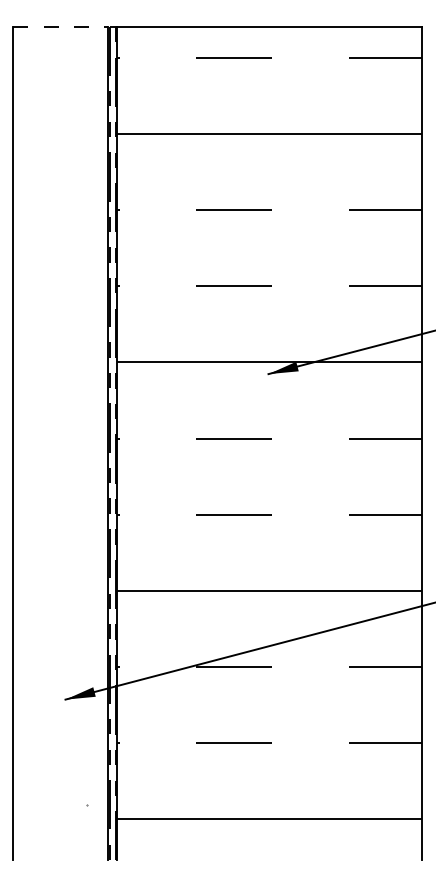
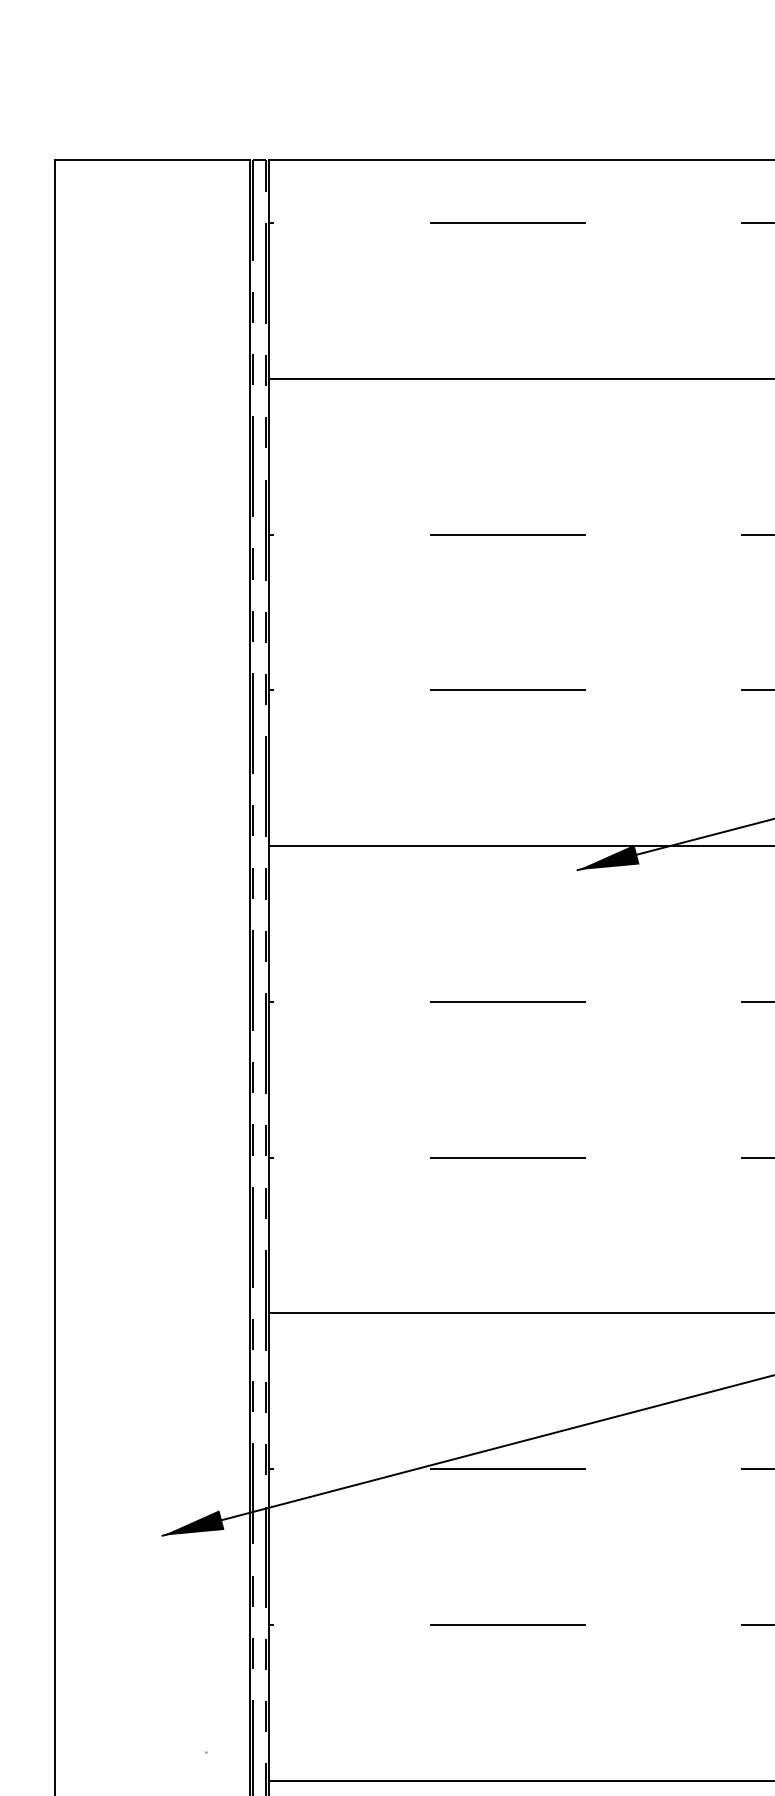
line: (60, 26) -> (152, 159), dashed -> solid

